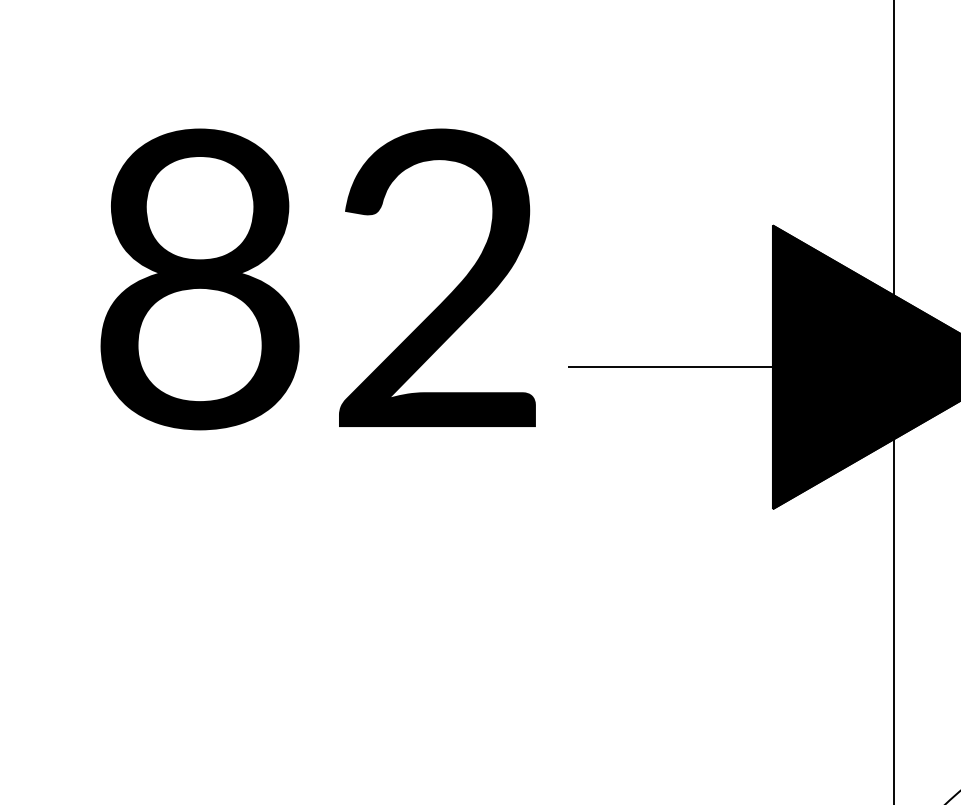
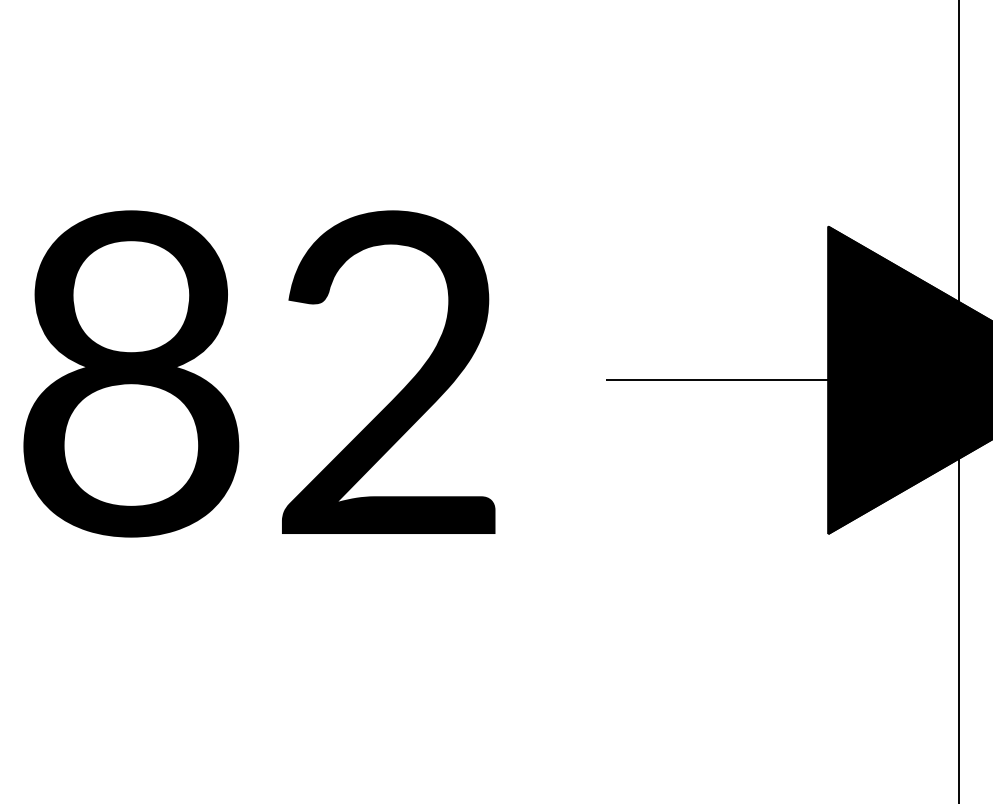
text: (317, 279) -> (258, 374), moved

